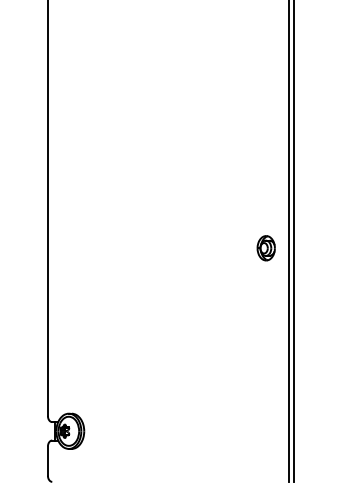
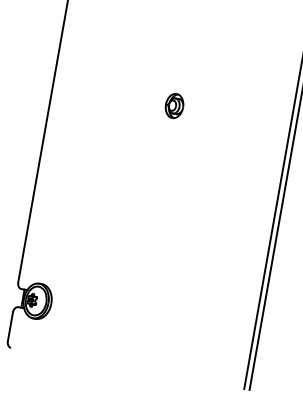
part: (265, 248) -> (173, 106), moved

